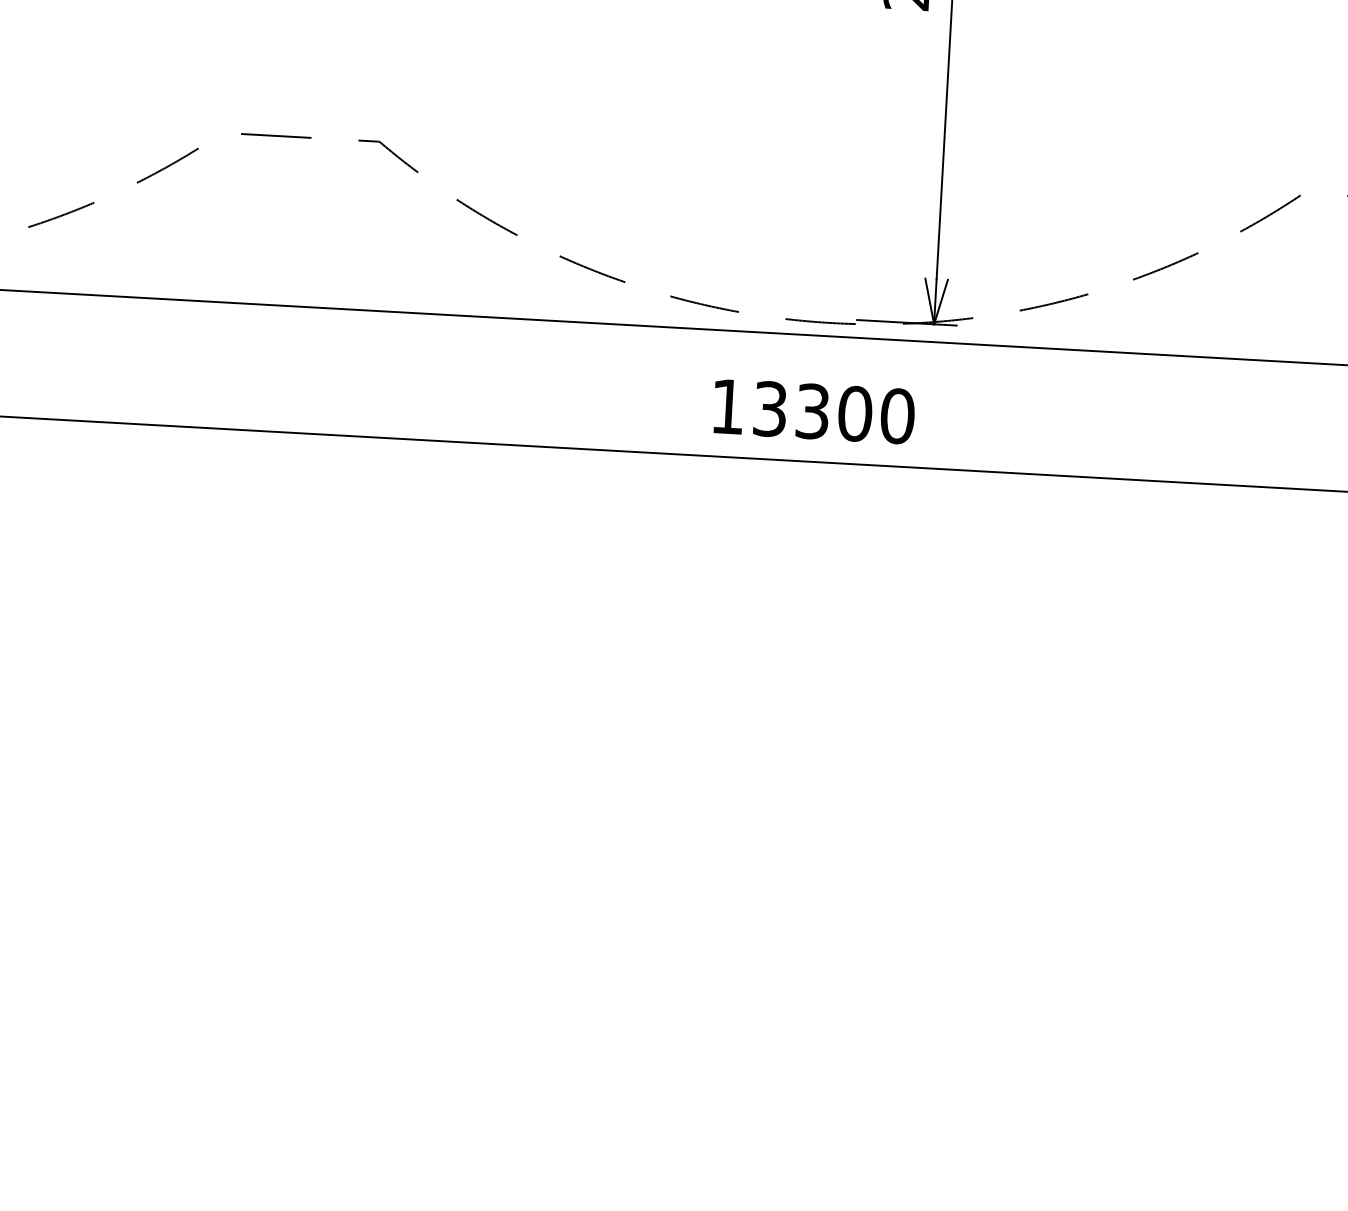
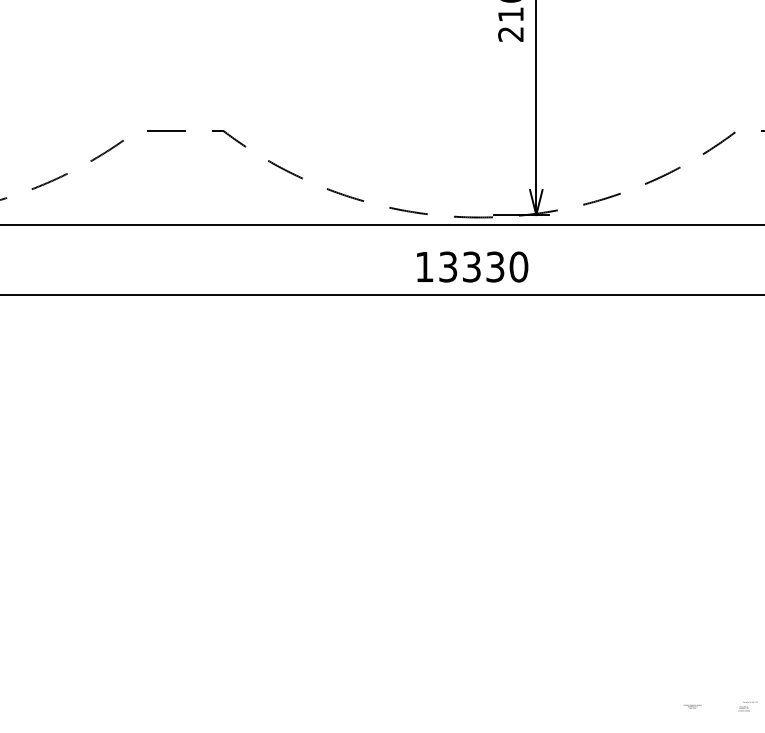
text: (855, 412) -> (495, 266), 13300 -> 13330

